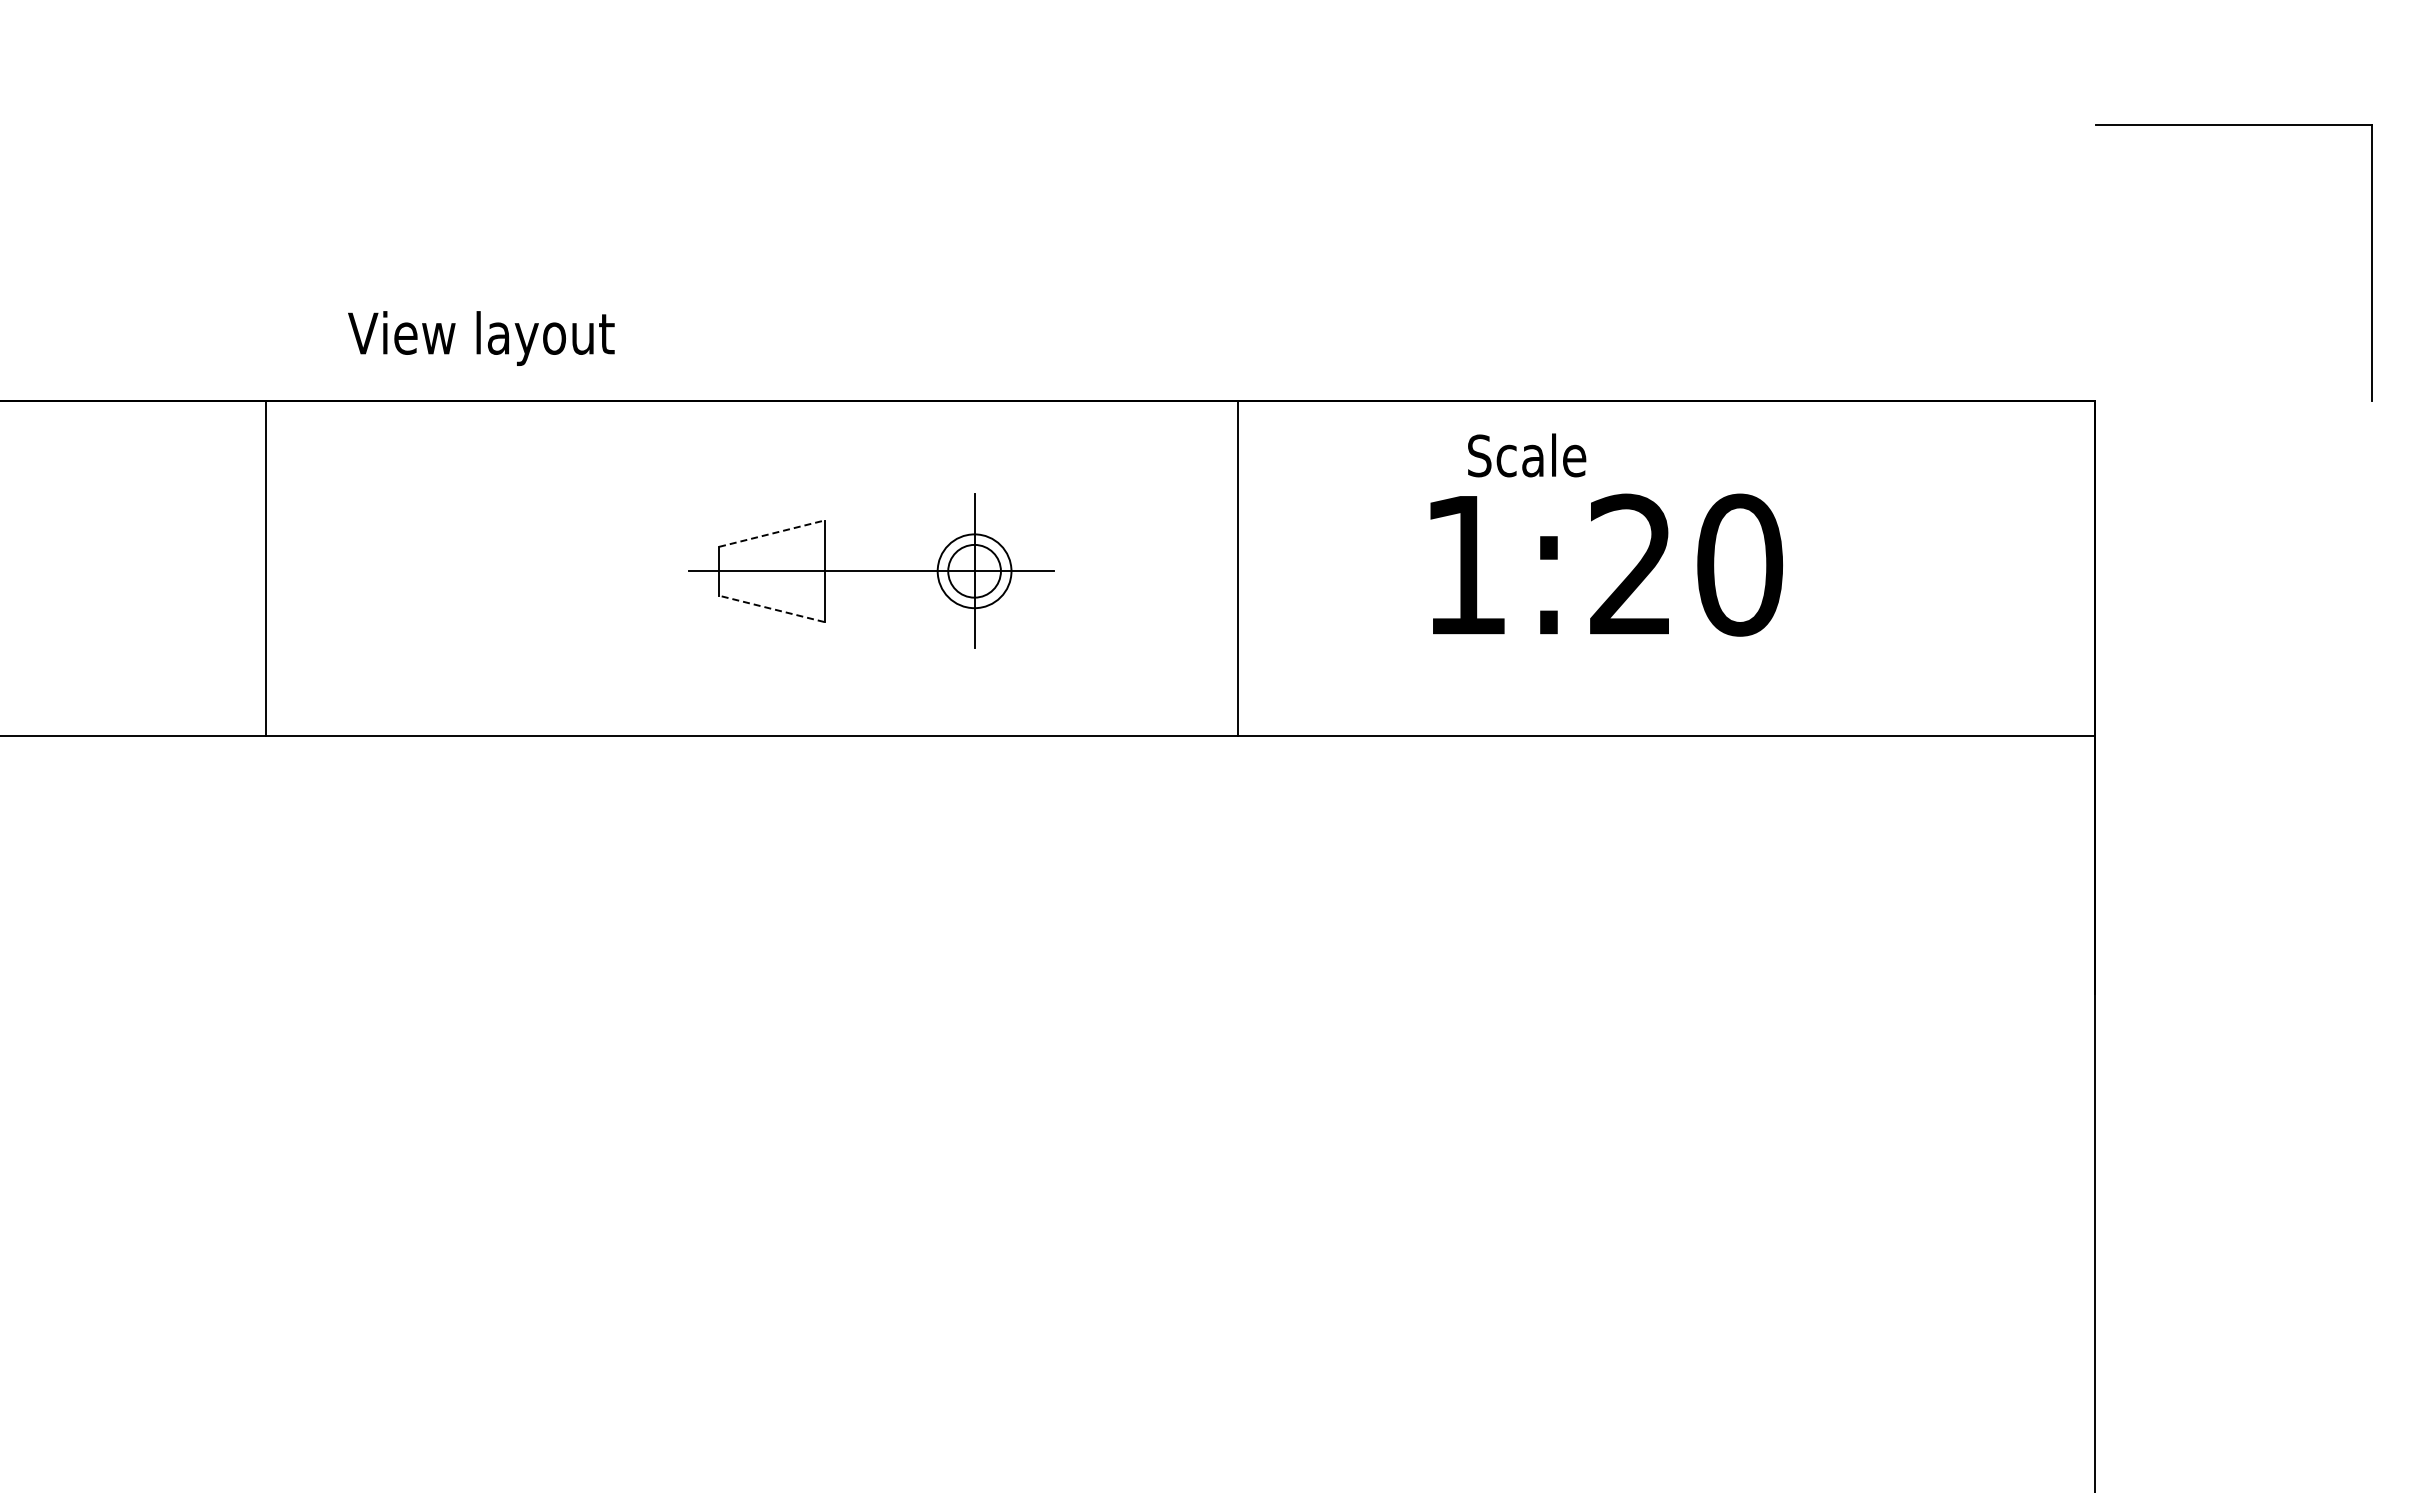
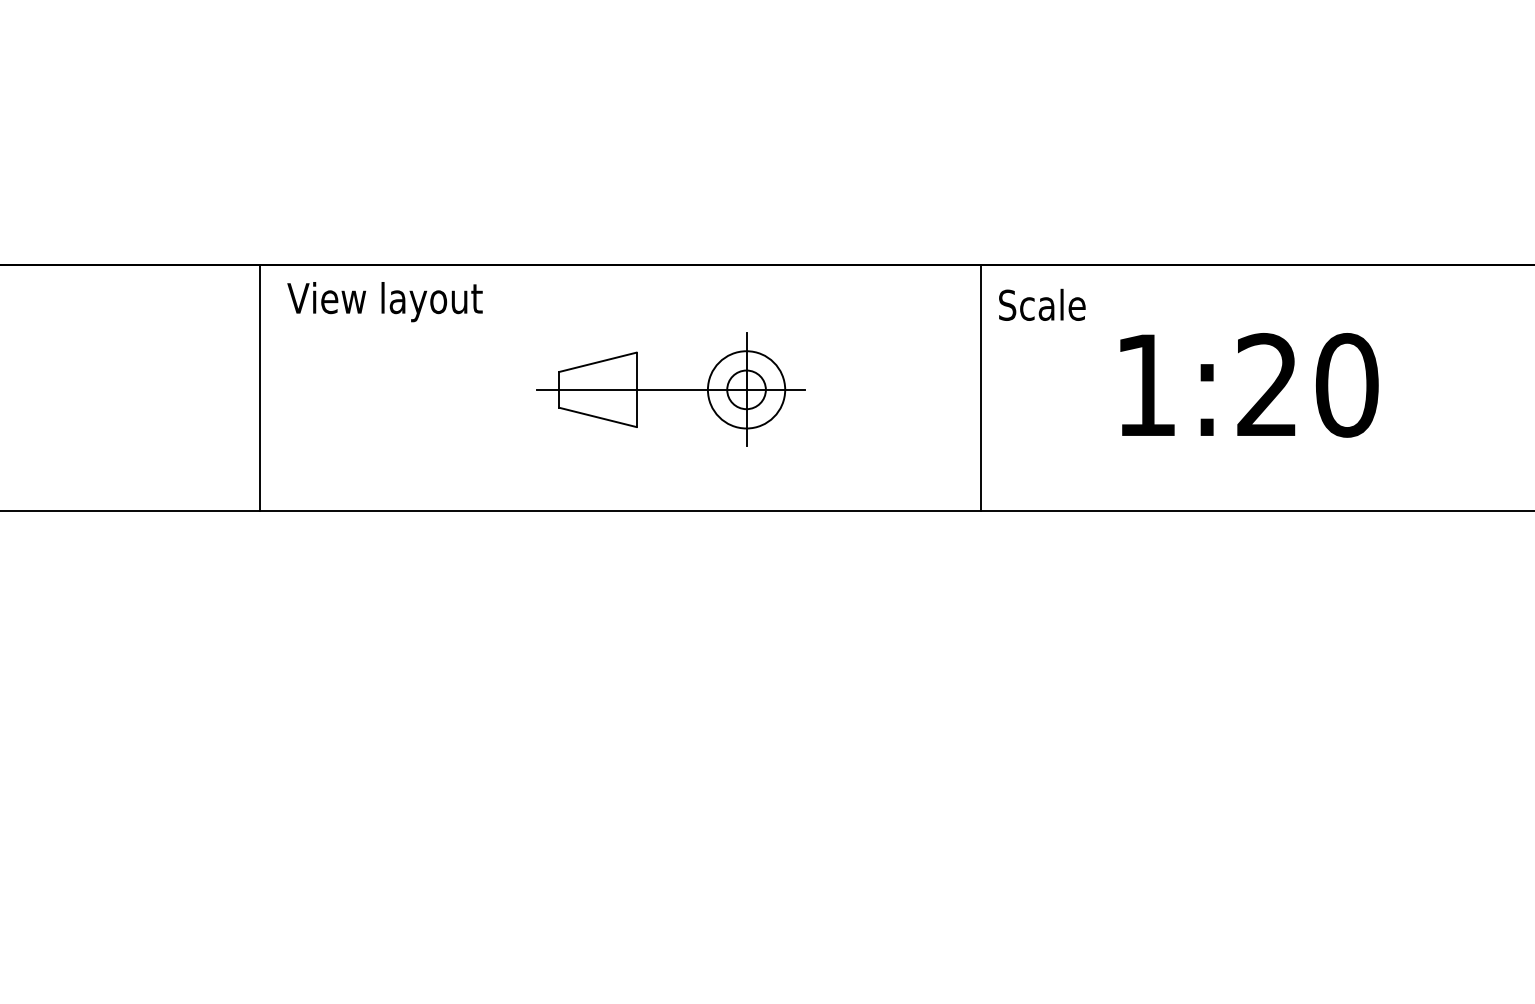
text: (481, 338) -> (385, 302), moved
text: (1527, 455) -> (1042, 304), moved
line: (772, 533) -> (598, 362), dashed -> solid
text: (1606, 564) -> (1249, 384), moved
line: (265, 567) -> (259, 387), moved
line: (1237, 567) -> (981, 387), moved
circle: (974, 571) -> (746, 390), size x1.43
line: (771, 608) -> (597, 417), dashed -> solid

